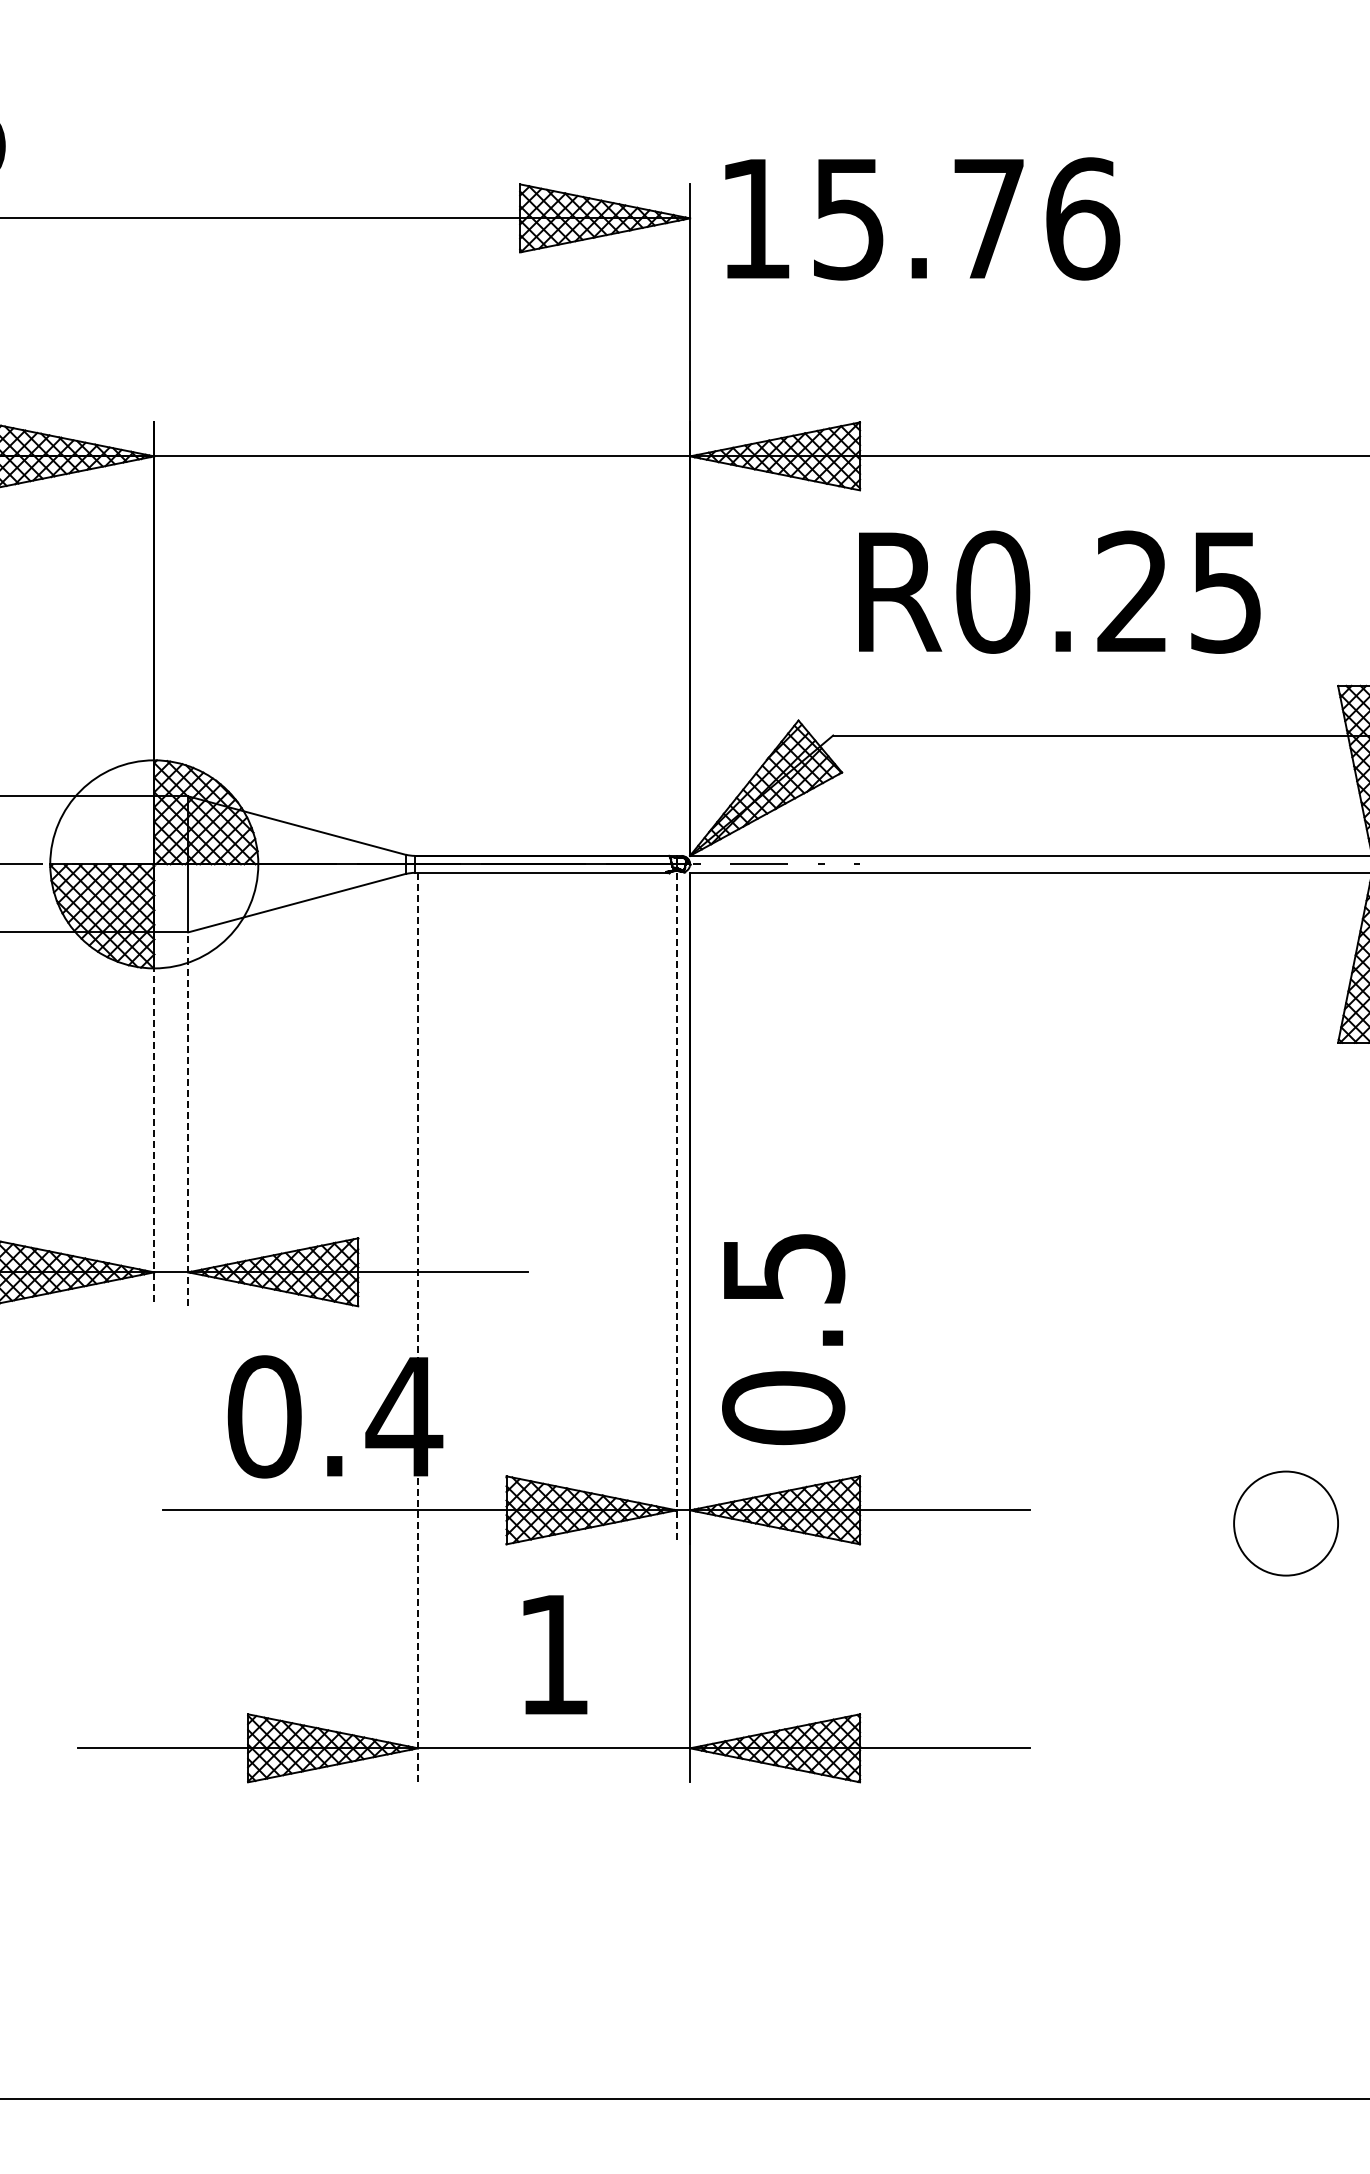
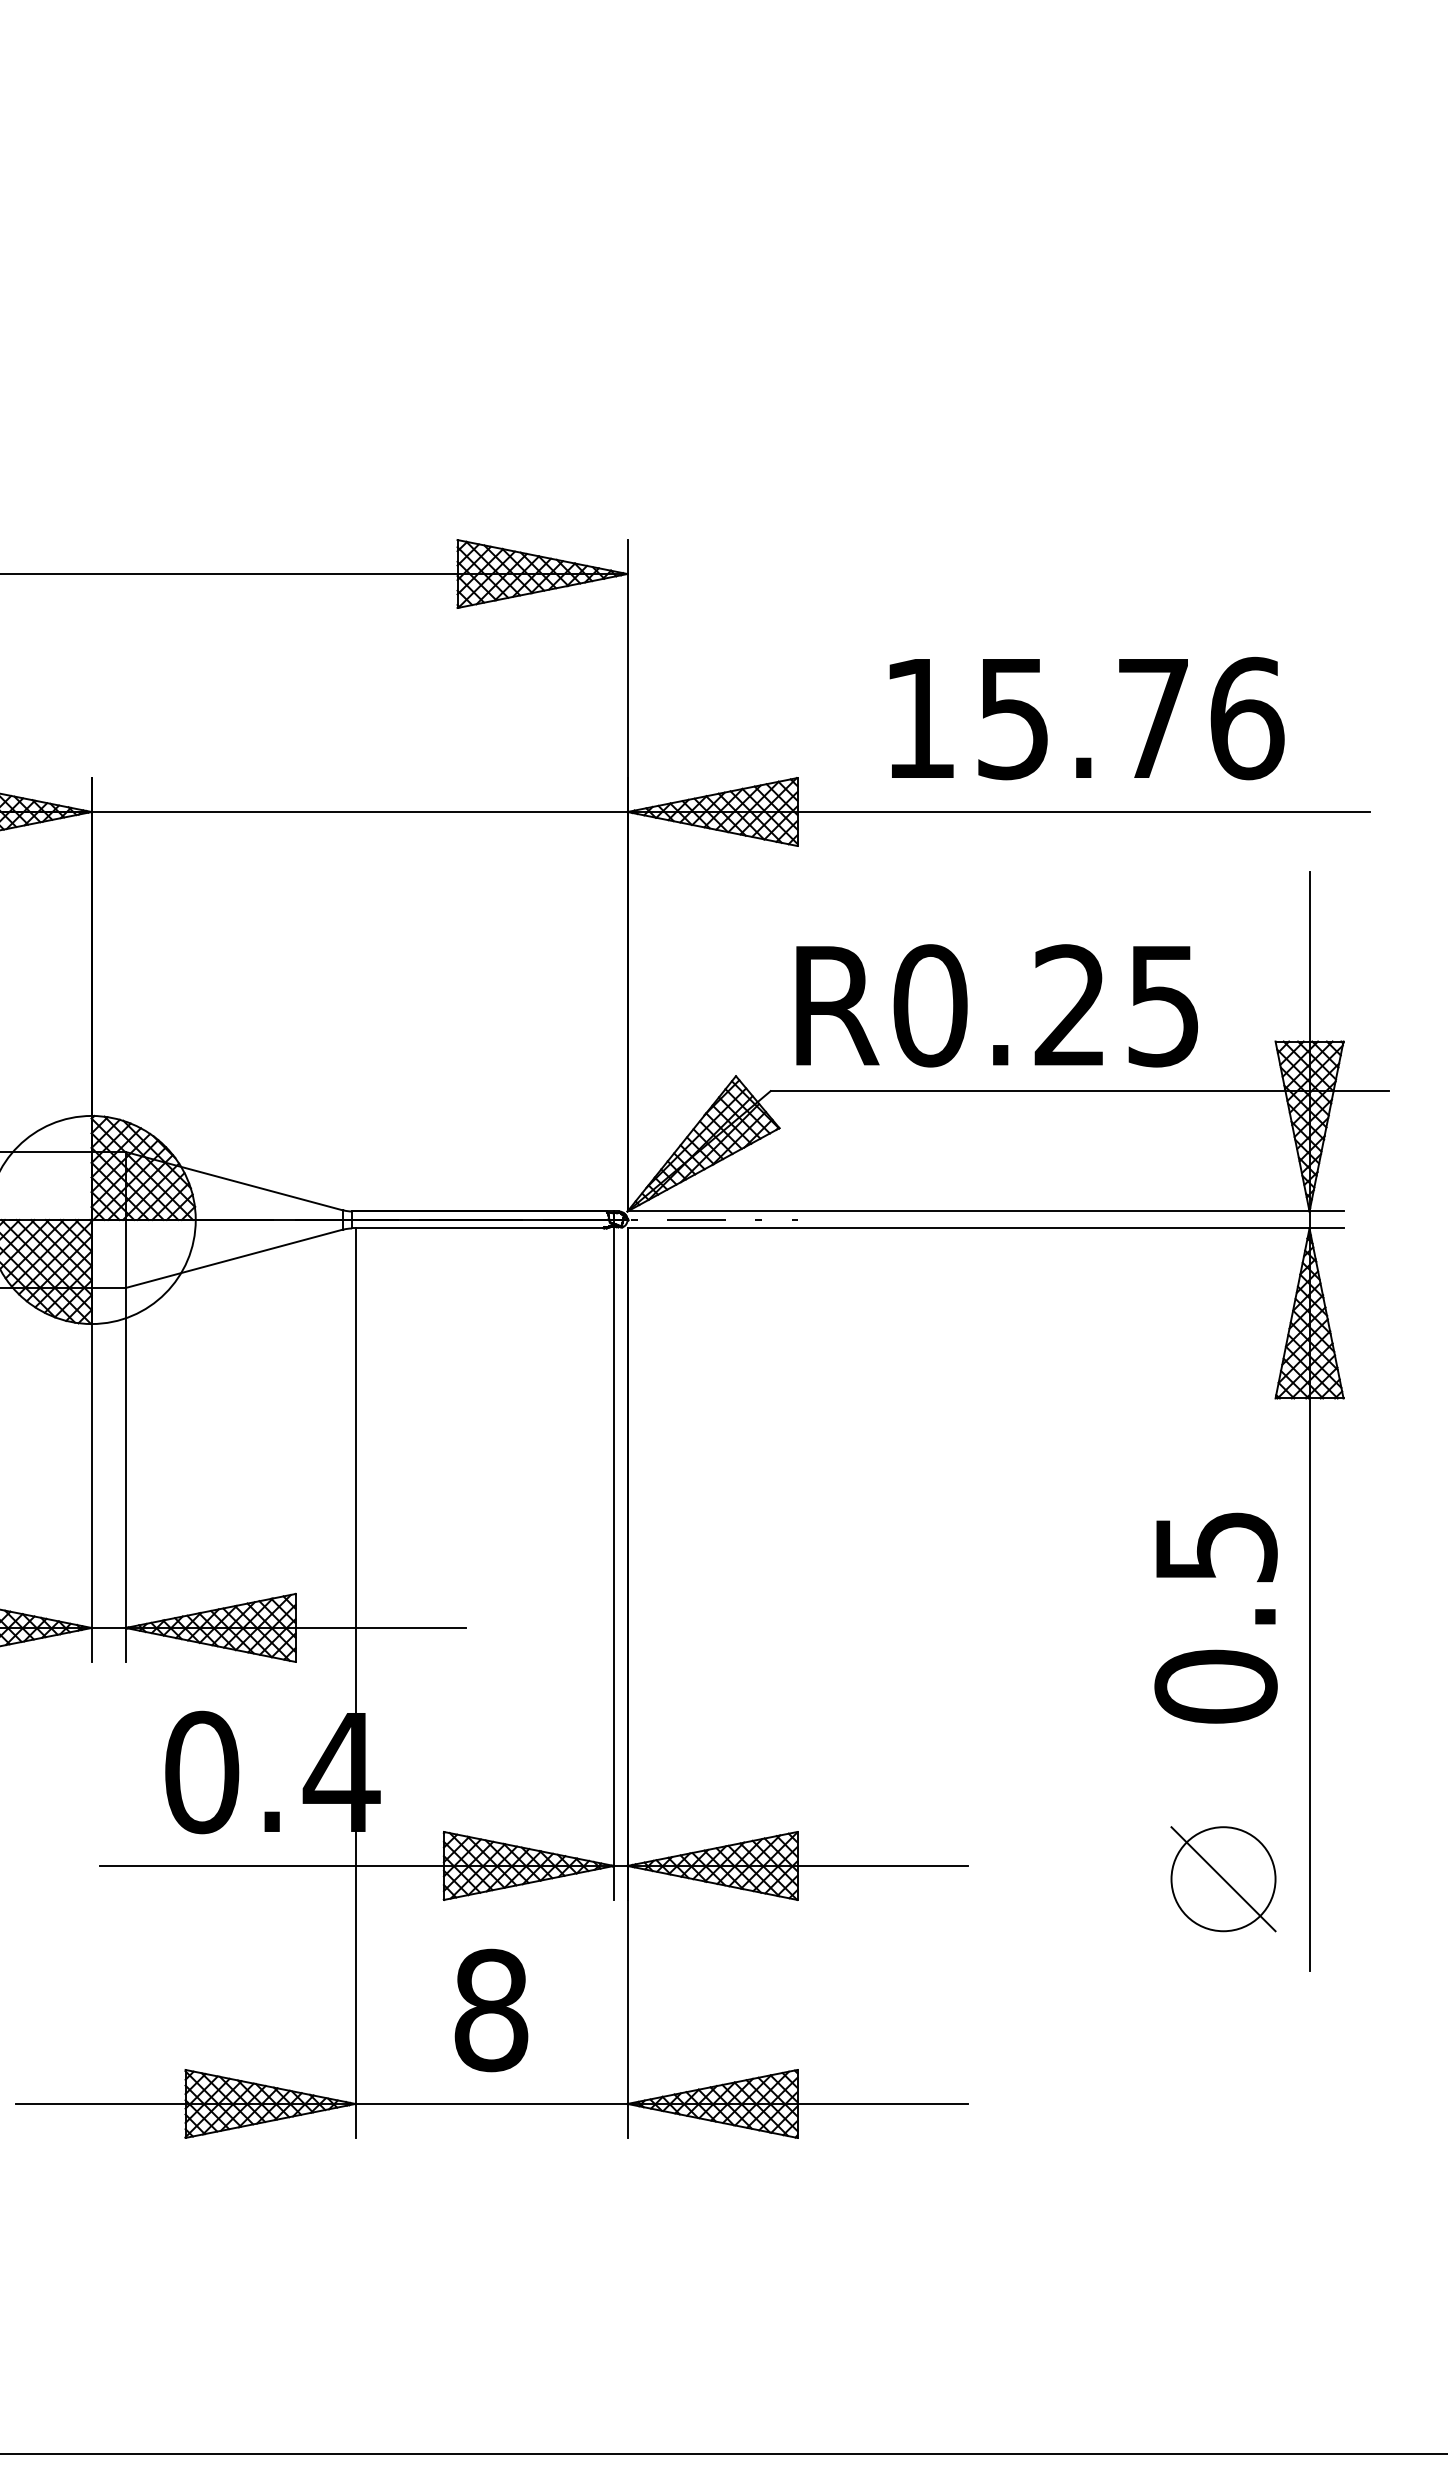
text: (922, 218) -> (1086, 718), moved
text: (1059, 591) -> (996, 1005), moved
line: (154, 1118) -> (91, 1474), dashed -> solid
line: (188, 1118) -> (125, 1474), dashed -> solid
line: (676, 1208) -> (613, 1564), dashed -> solid
line: (418, 1327) -> (355, 1683), dashed -> solid
text: (783, 1338) -> (1215, 1617), moved
line: (1286, 1523) -> (1223, 1879), added
text: (554, 1654) -> (491, 2010), 1 -> 8

